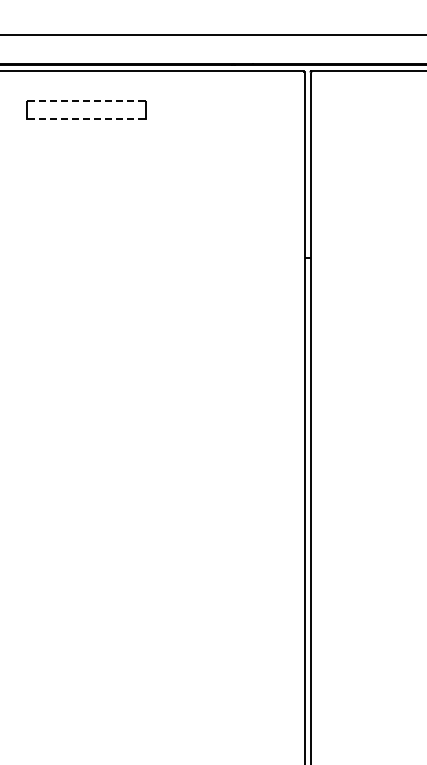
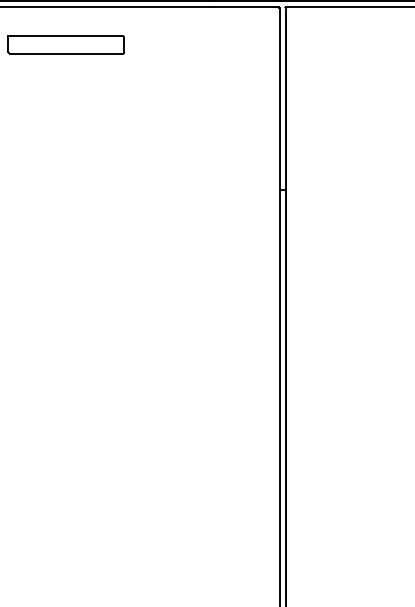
line: (86, 100) -> (66, 35), dashed -> solid
line: (86, 118) -> (66, 53), dashed -> solid

